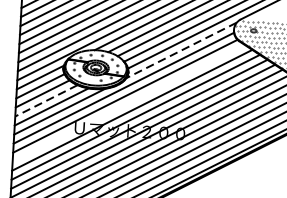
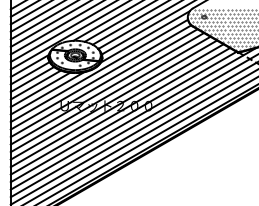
line: (180, 51) -> (144, 37), dashed -> solid
line: (45, 101) -> (35, 85), dashed -> solid
line: (127, 103) -> (103, 83), added

